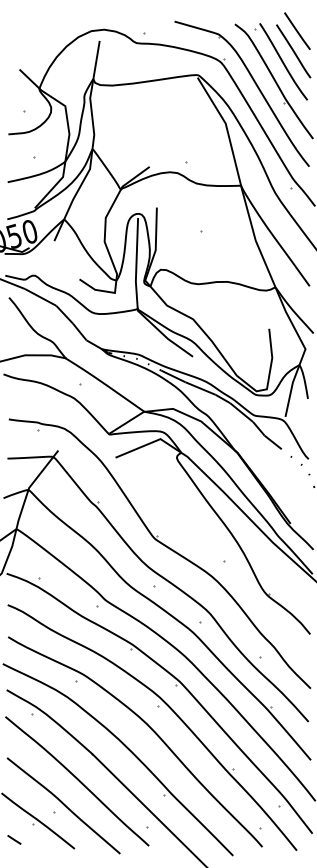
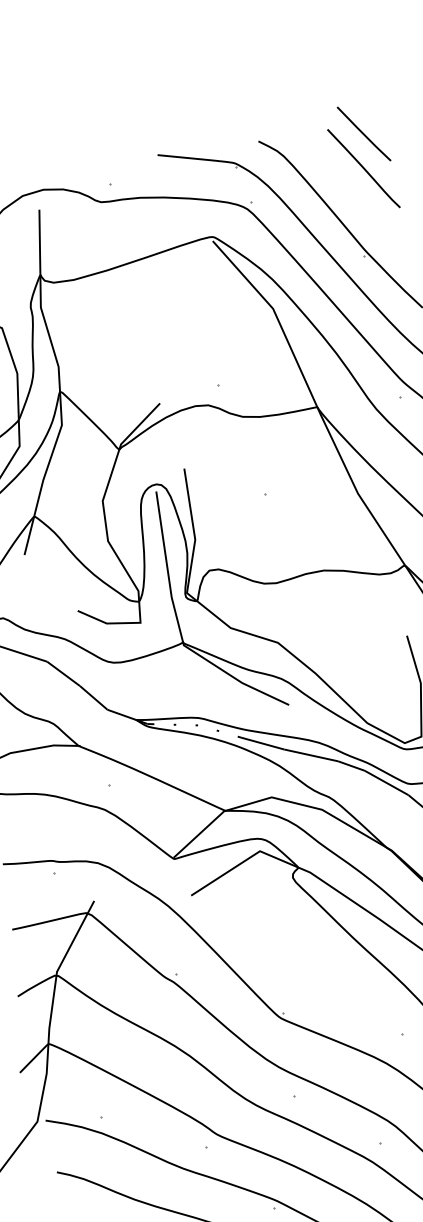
part: (280, 61) -> (345, 189), removed

